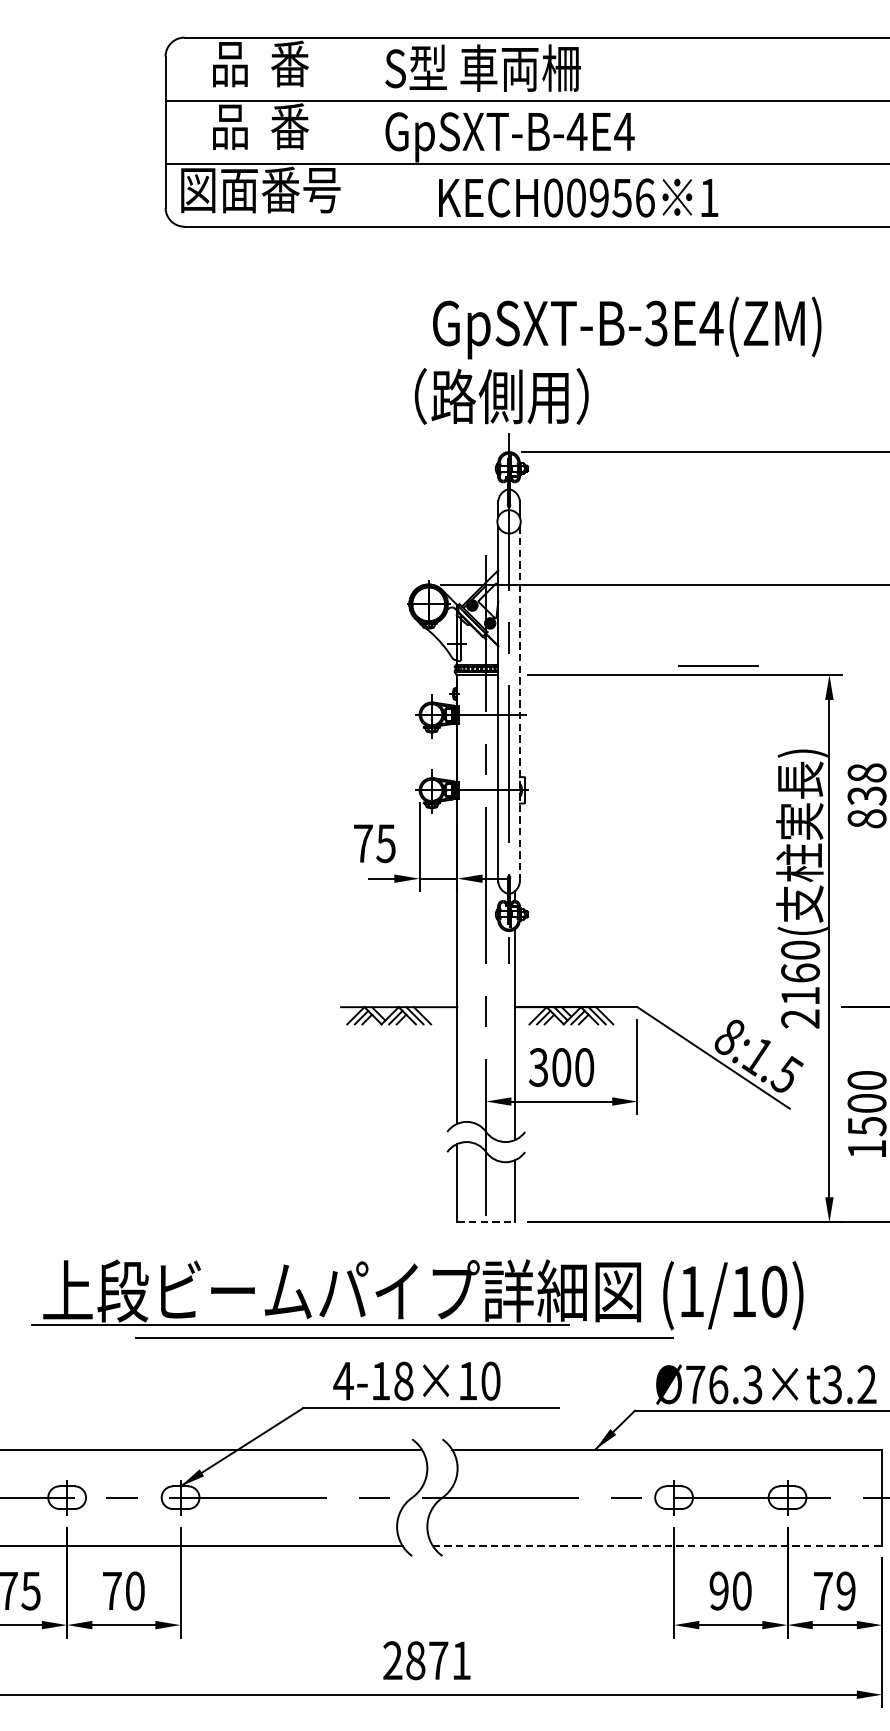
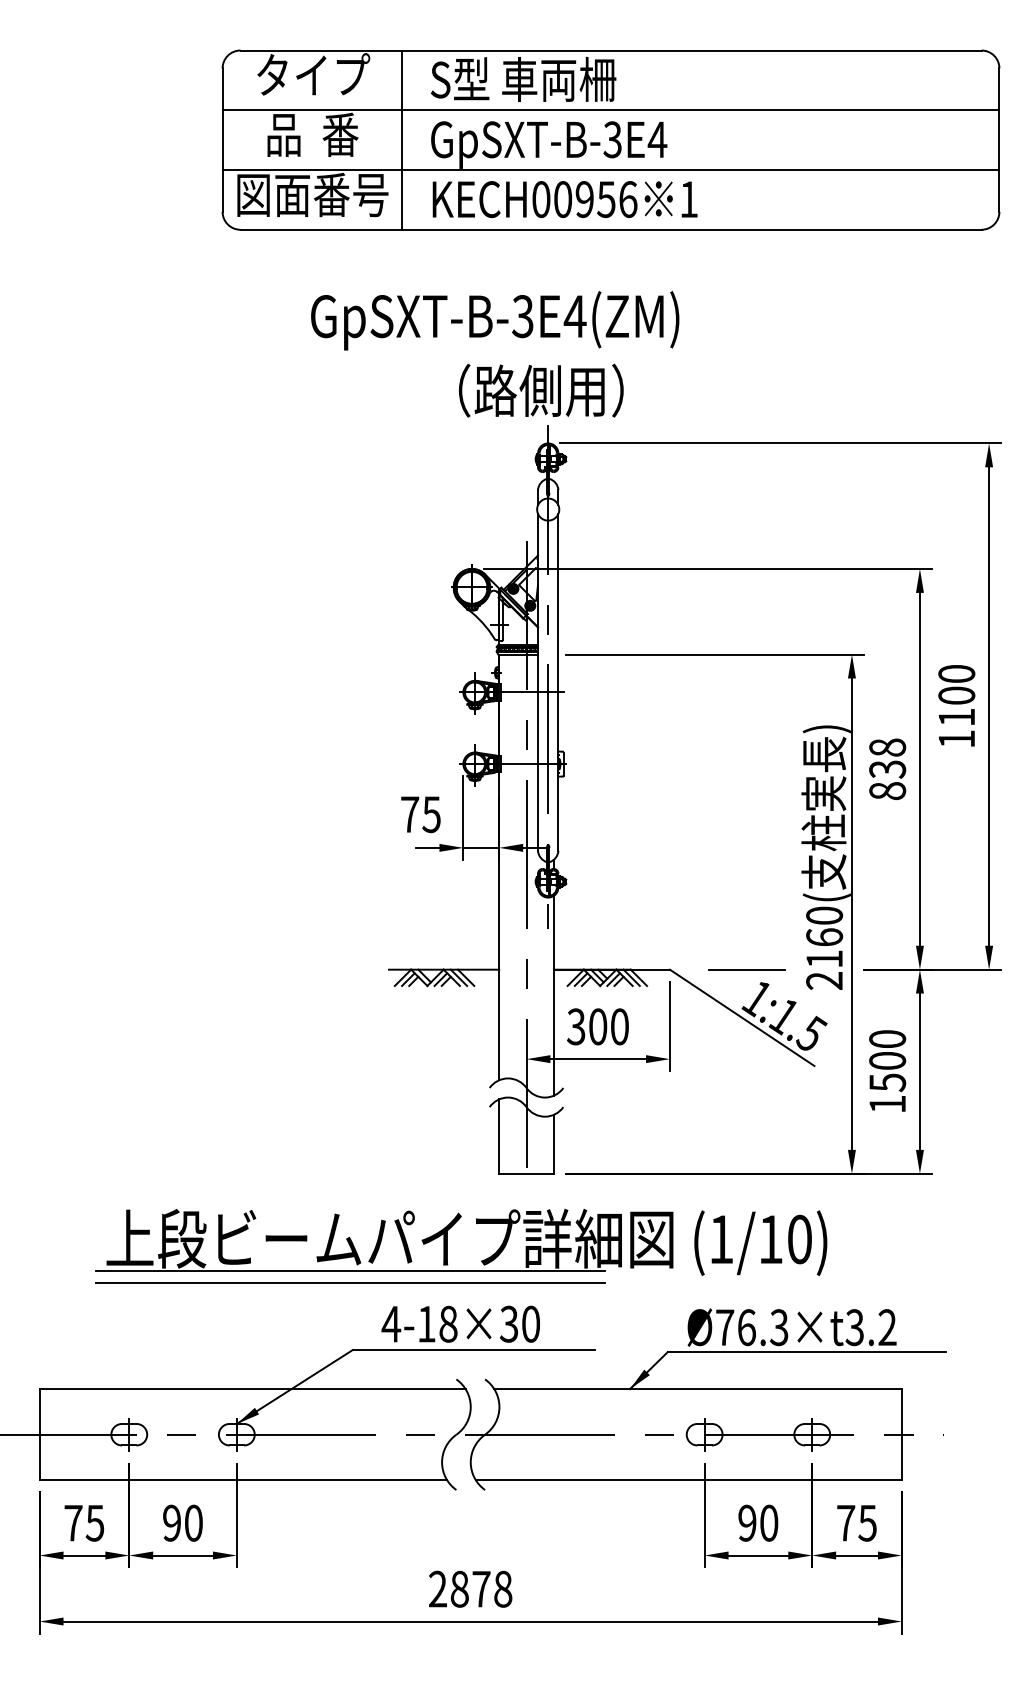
text: (261, 63) -> (313, 75), 品  番 -> タイプ
line: (354, 131) -> (401, 139), added
text: (576, 131) -> (612, 139), GpSXT-B-4E4 -> GpSXT-B-3E4
text: (577, 197) -> (564, 199), moved
text: (627, 327) -> (495, 320), moved
line: (718, 666) -> (746, 969), moved
line: (519, 704) -> (558, 682), dashed -> solid
text: (728, 1038) -> (756, 999), 8:1.5 -> 1:1.5
line: (487, 1222) -> (527, 1173), dashed -> solid
line: (404, 1337) -> (350, 1282), moved
text: (468, 1380) -> (509, 1323), 4-18×10 -> 4-18×30
line: (657, 1545) -> (688, 1480), dashed -> solid
text: (112, 1590) -> (172, 1522), 70 -> 90
text: (845, 1590) -> (867, 1522), 79 -> 75
text: (461, 1659) -> (503, 1588), 2871 -> 2878

